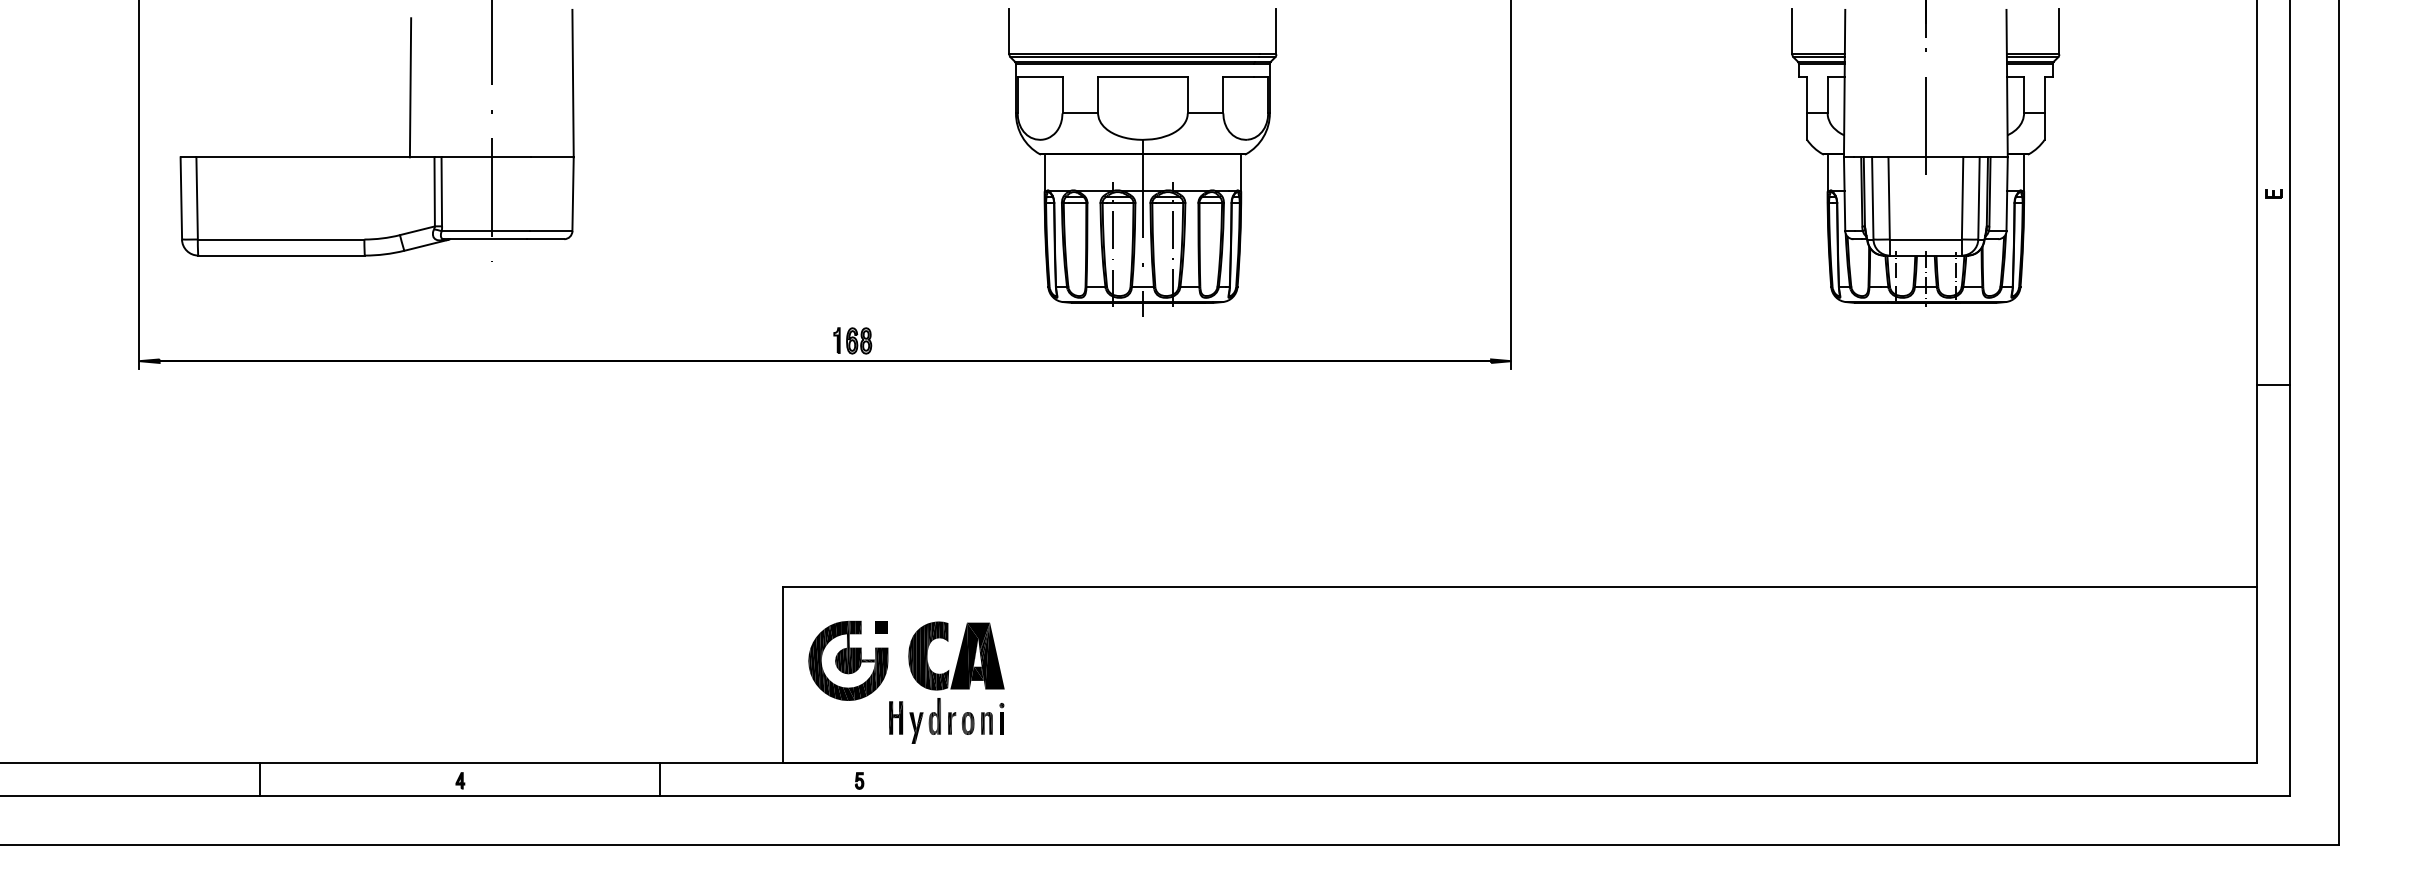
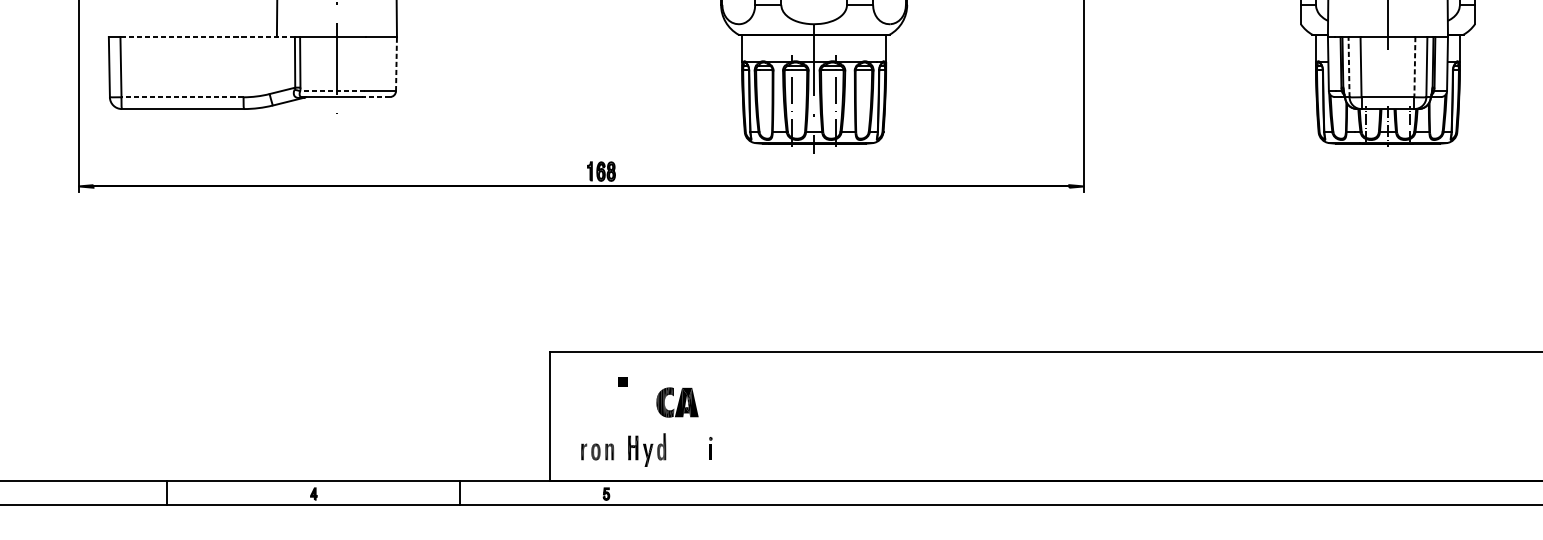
line: (314, 157) -> (206, 37), solid -> dashed
line: (573, 194) -> (396, 64), solid -> dashed
line: (1872, 197) -> (1348, 66), solid -> dashed
line: (1962, 198) -> (1414, 67), solid -> dashed
line: (485, 231) -> (332, 91), solid -> dashed
line: (280, 239) -> (182, 97), solid -> dashed
line: (545, 239) -> (376, 97), solid -> dashed
part: (956, 655) -> (677, 402), size x0.6
part: (848, 660) -> (598, 405), removed
part: (970, 723) -> (597, 451), moved

